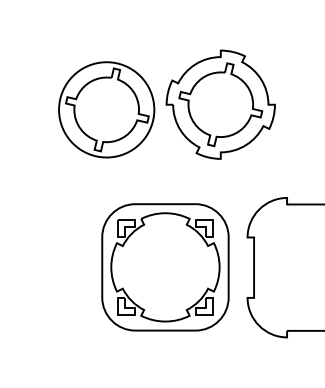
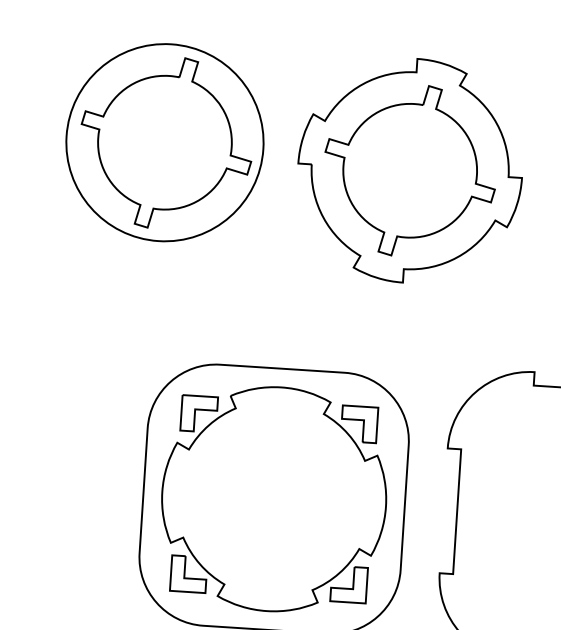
part: (106, 109) -> (164, 141), moved

